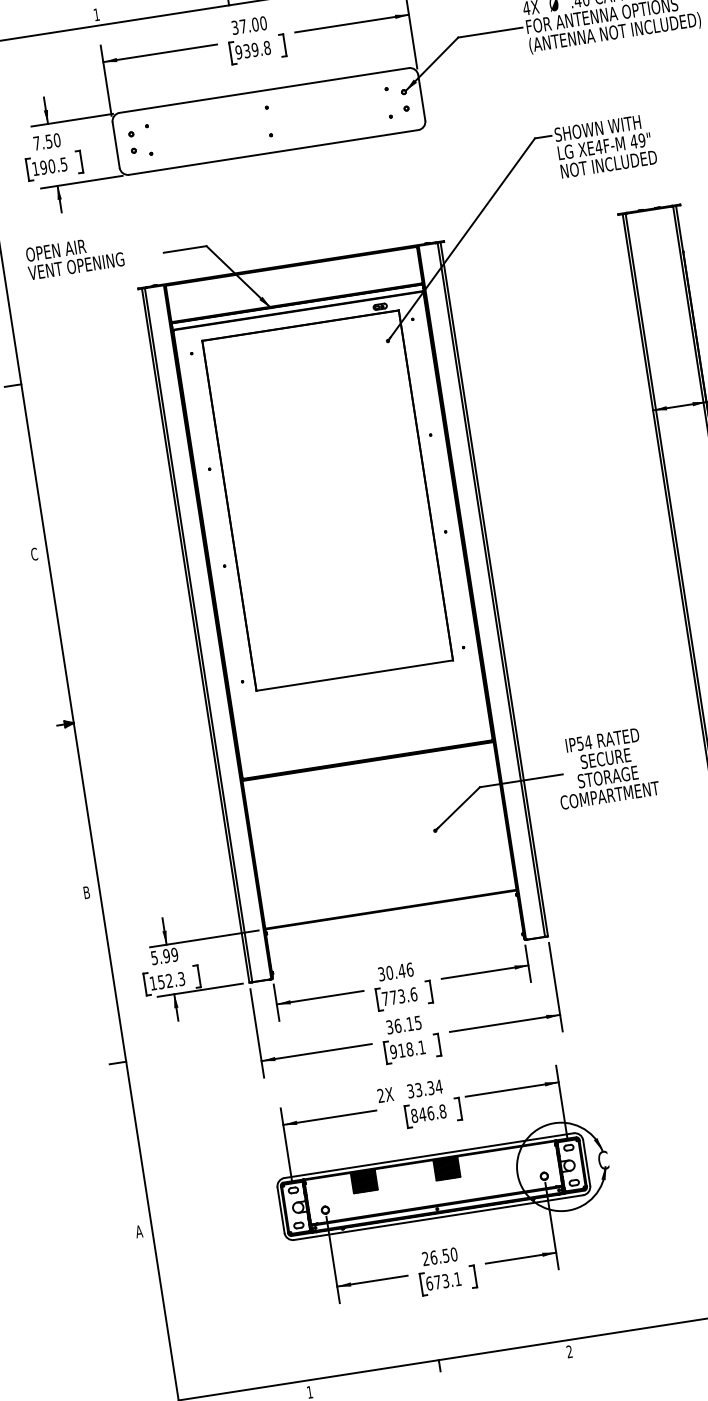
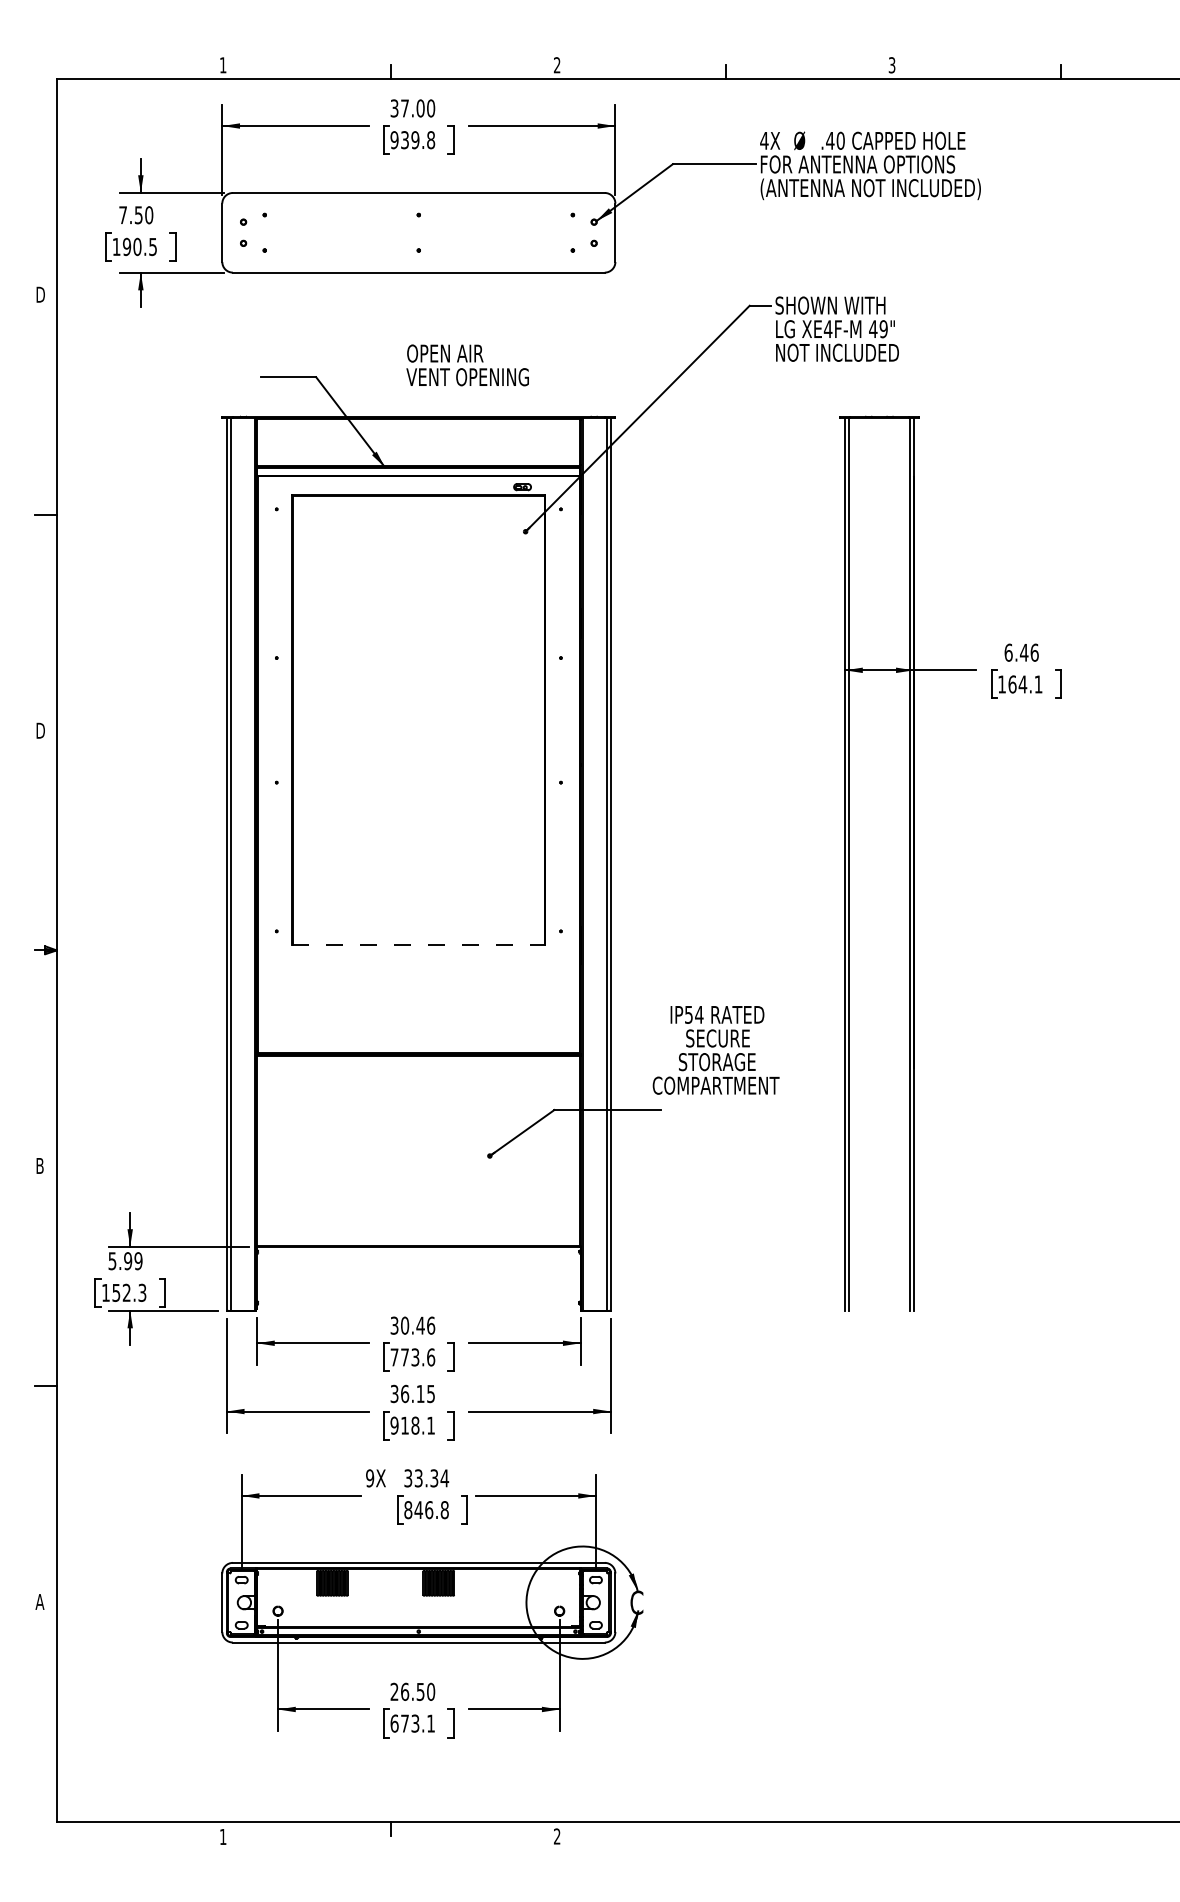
text: (74, 257) -> (467, 365), moved
text: (34, 554) -> (40, 730), C -> D
line: (355, 675) -> (419, 945), solid -> dashed
text: (605, 768) -> (715, 1050), moved
text: (381, 1095) -> (370, 1478), 2X -> 9X

